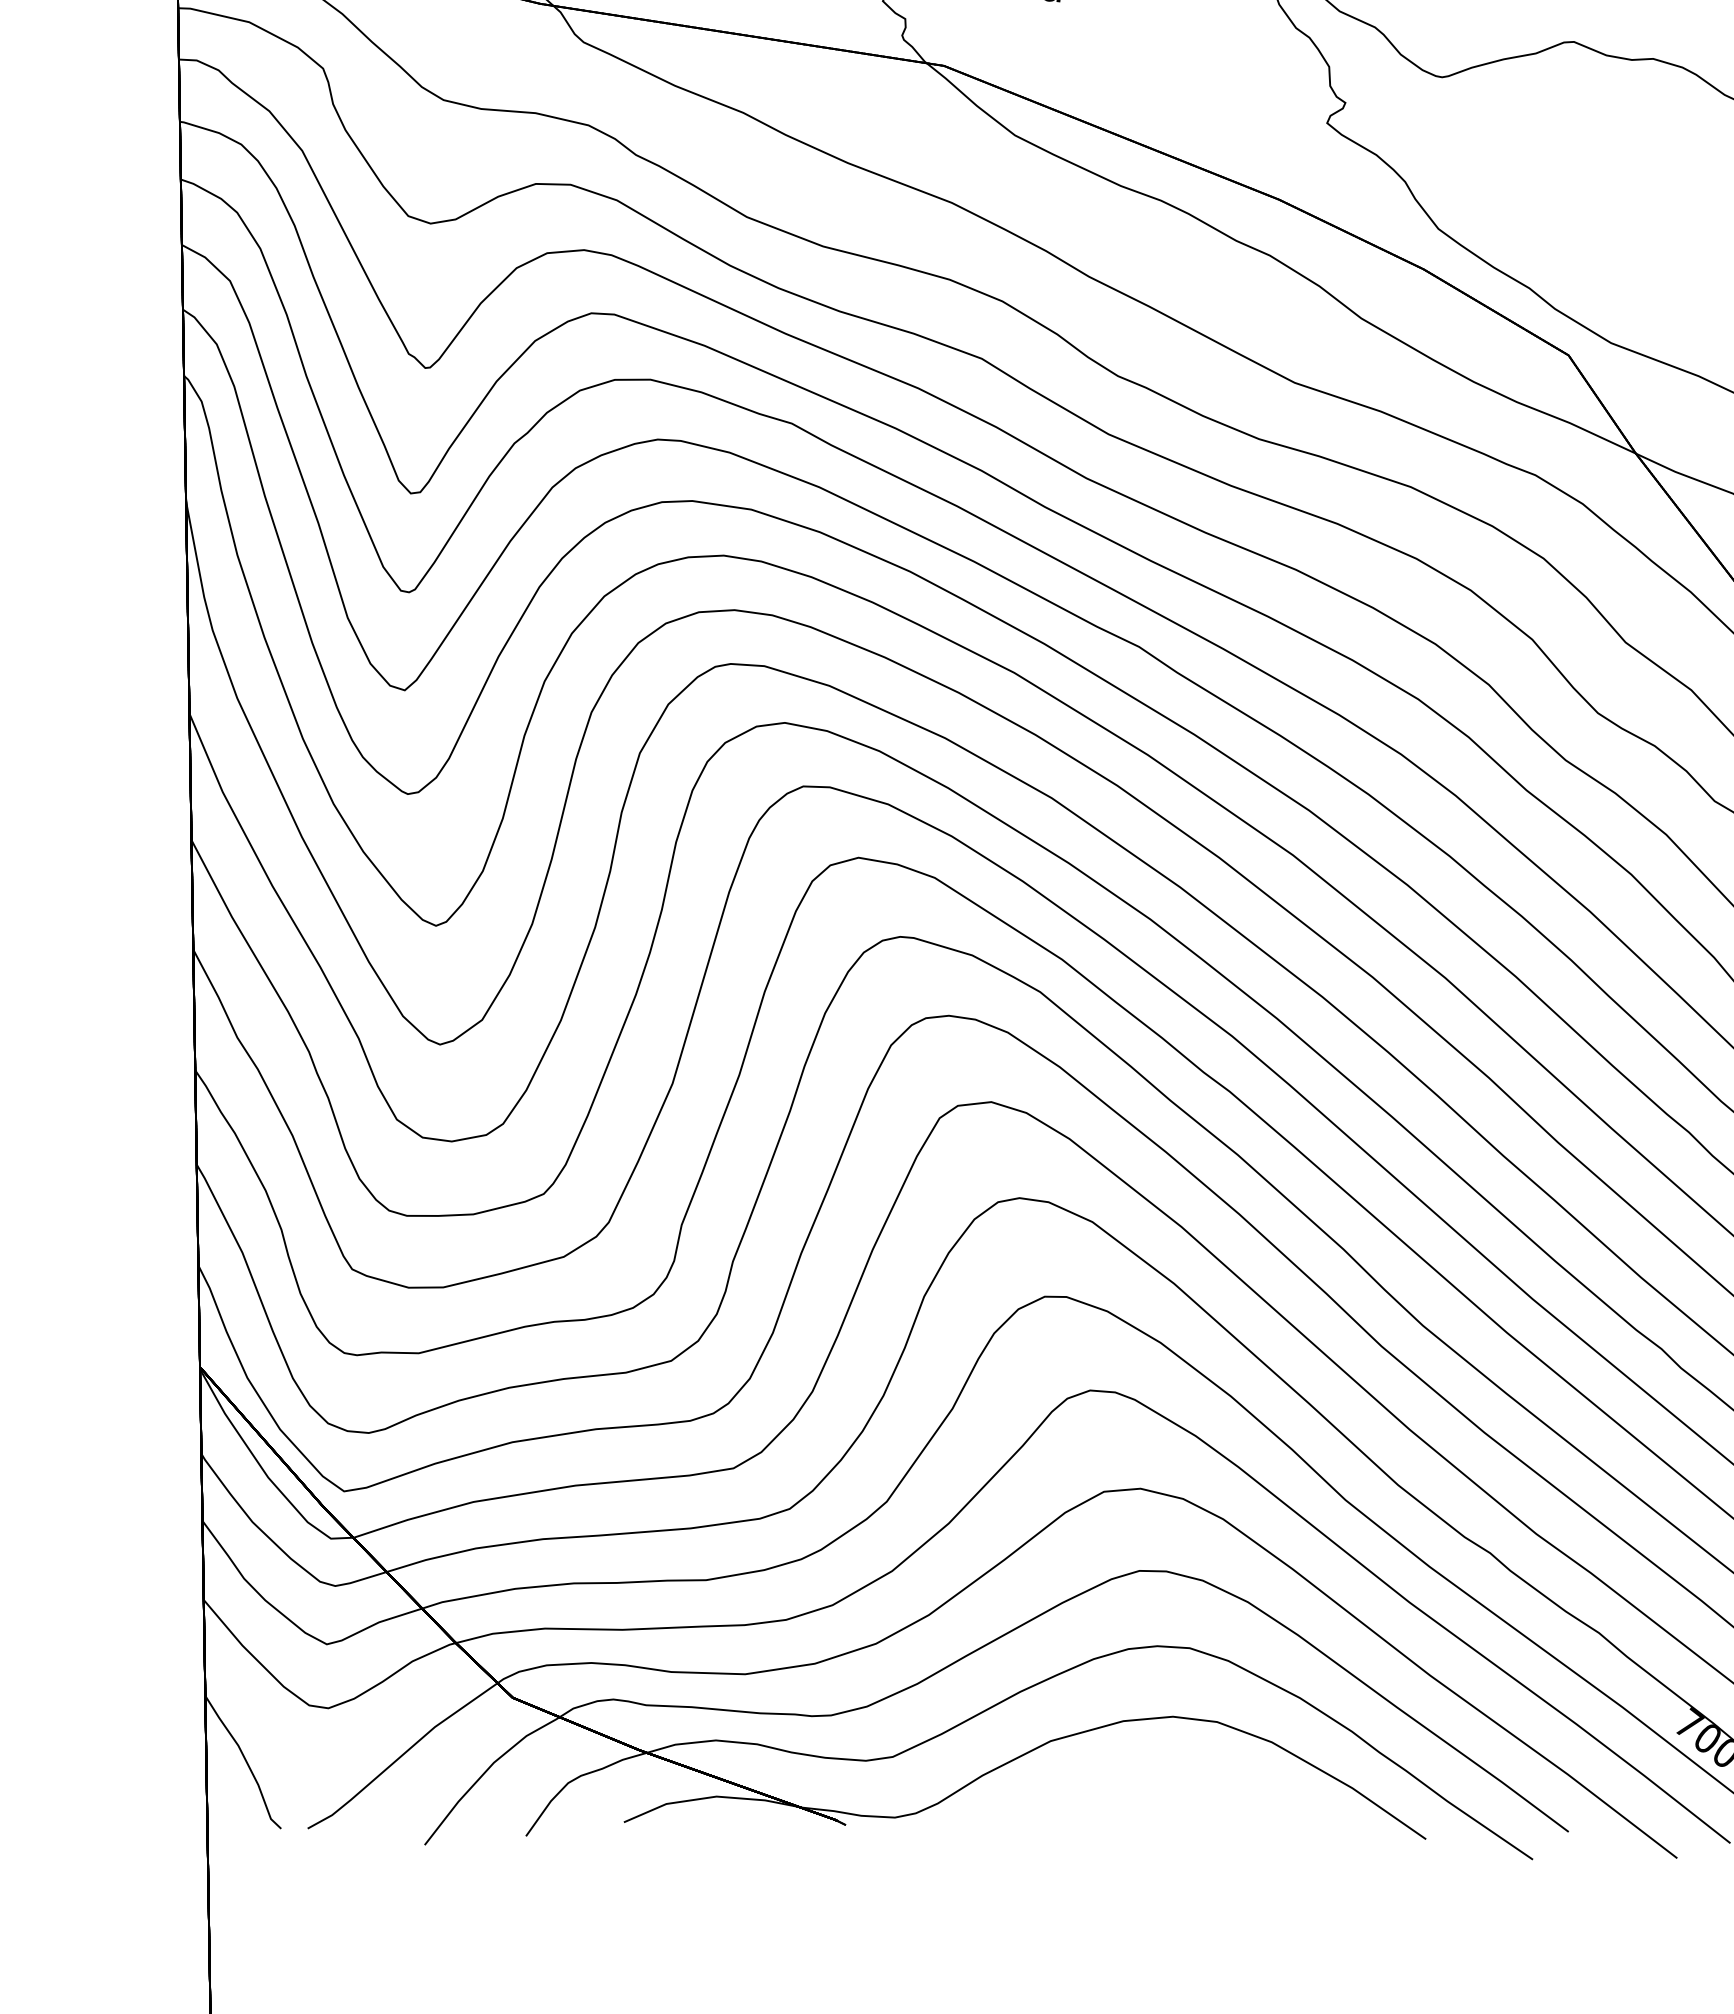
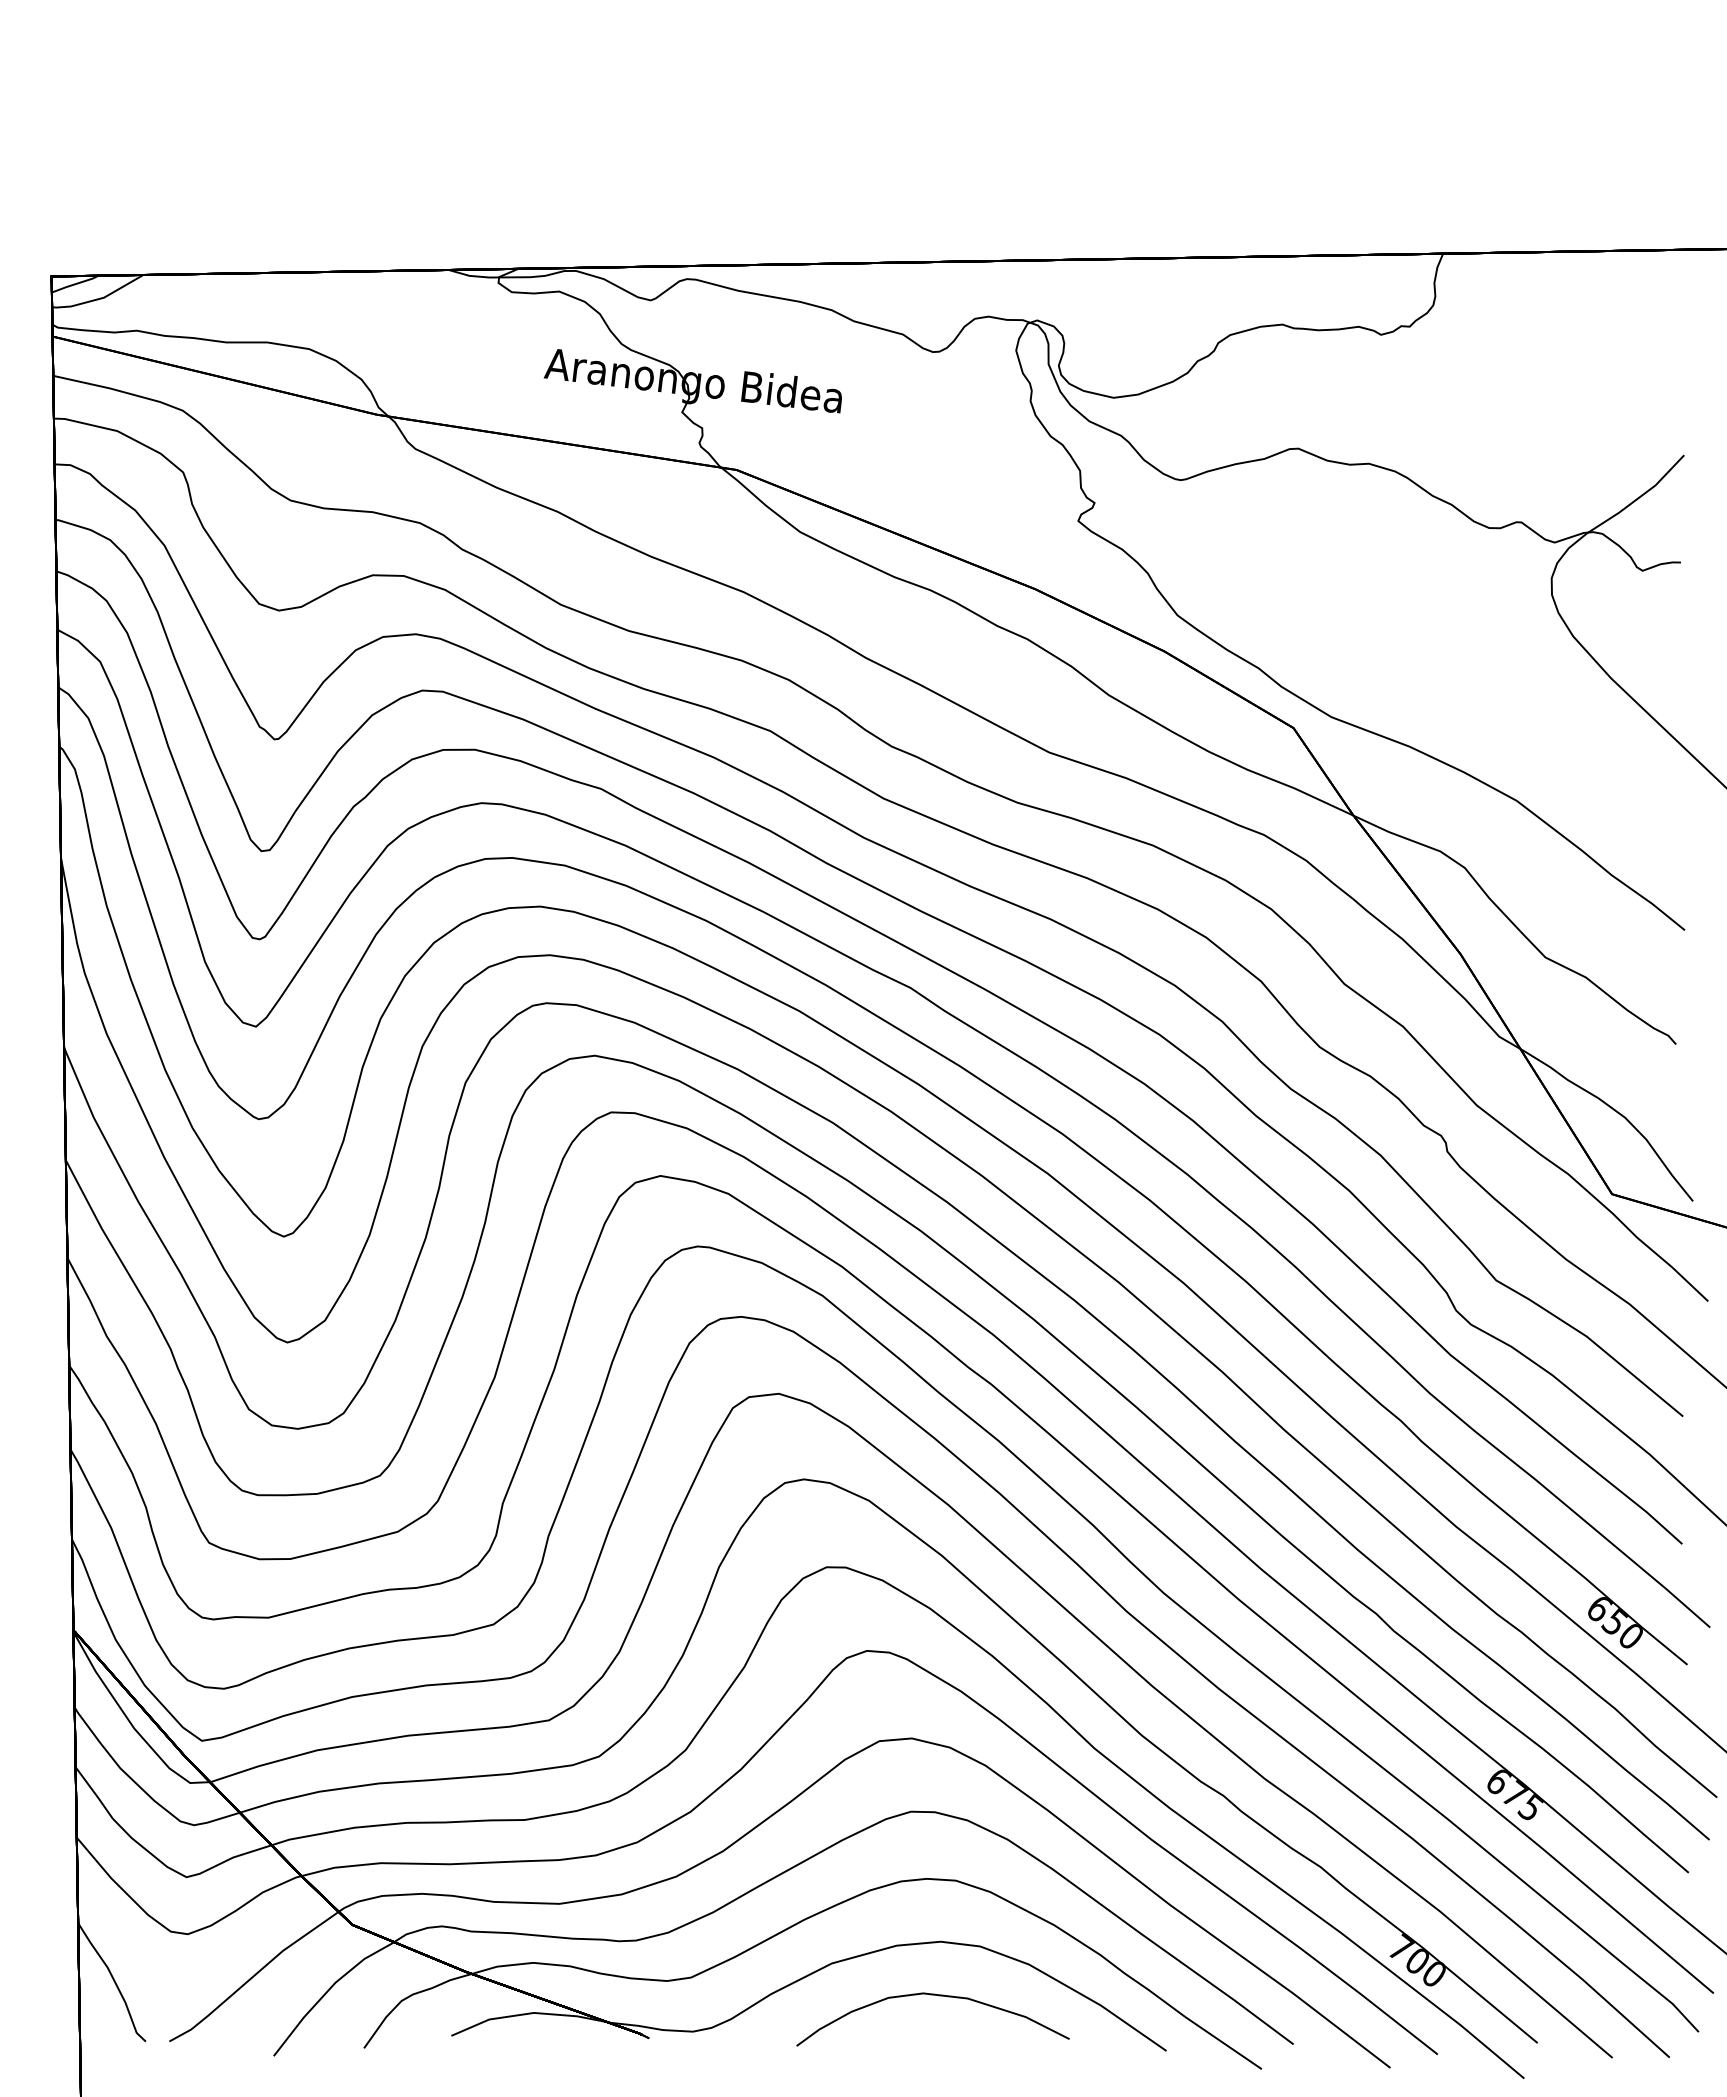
part: (1170, 1778) -> (938, 1996), added

